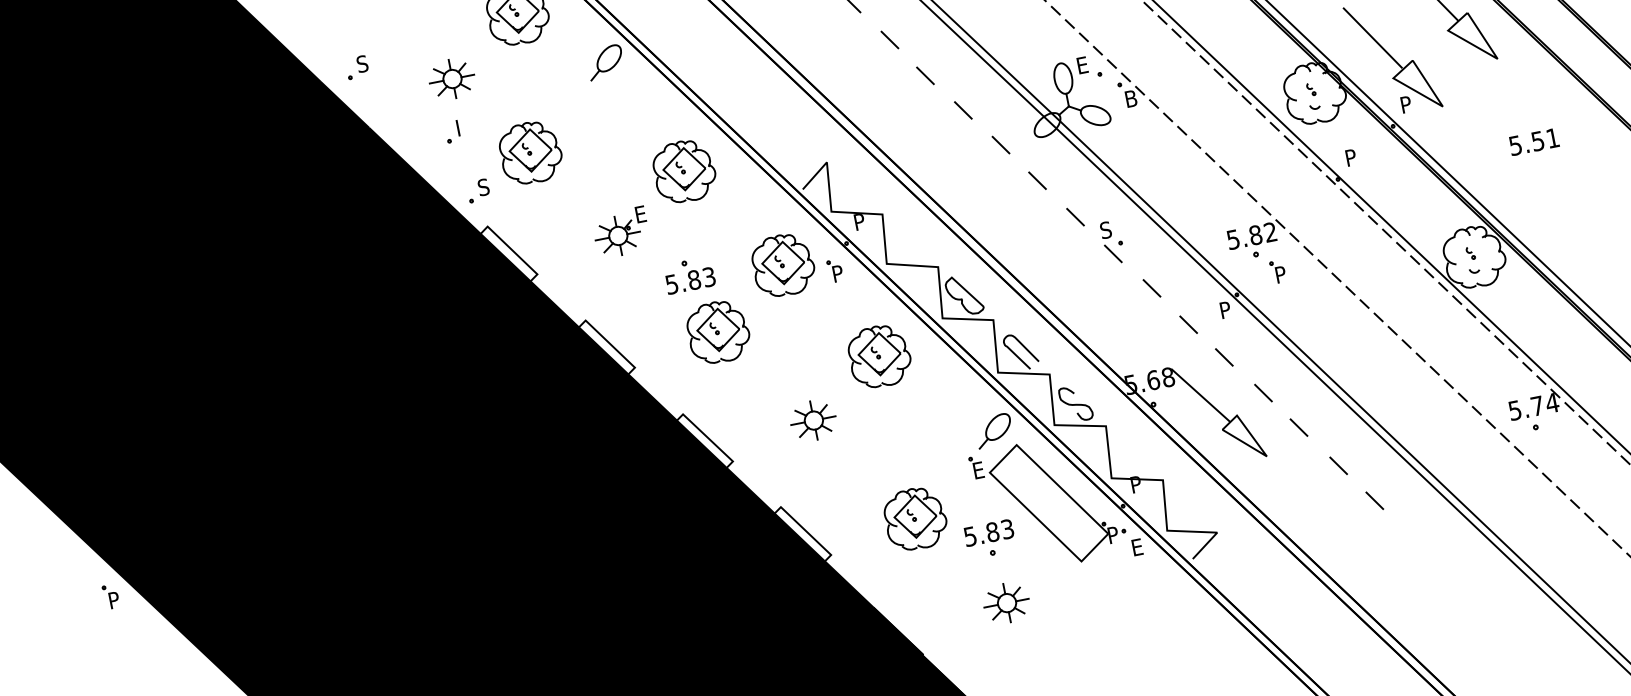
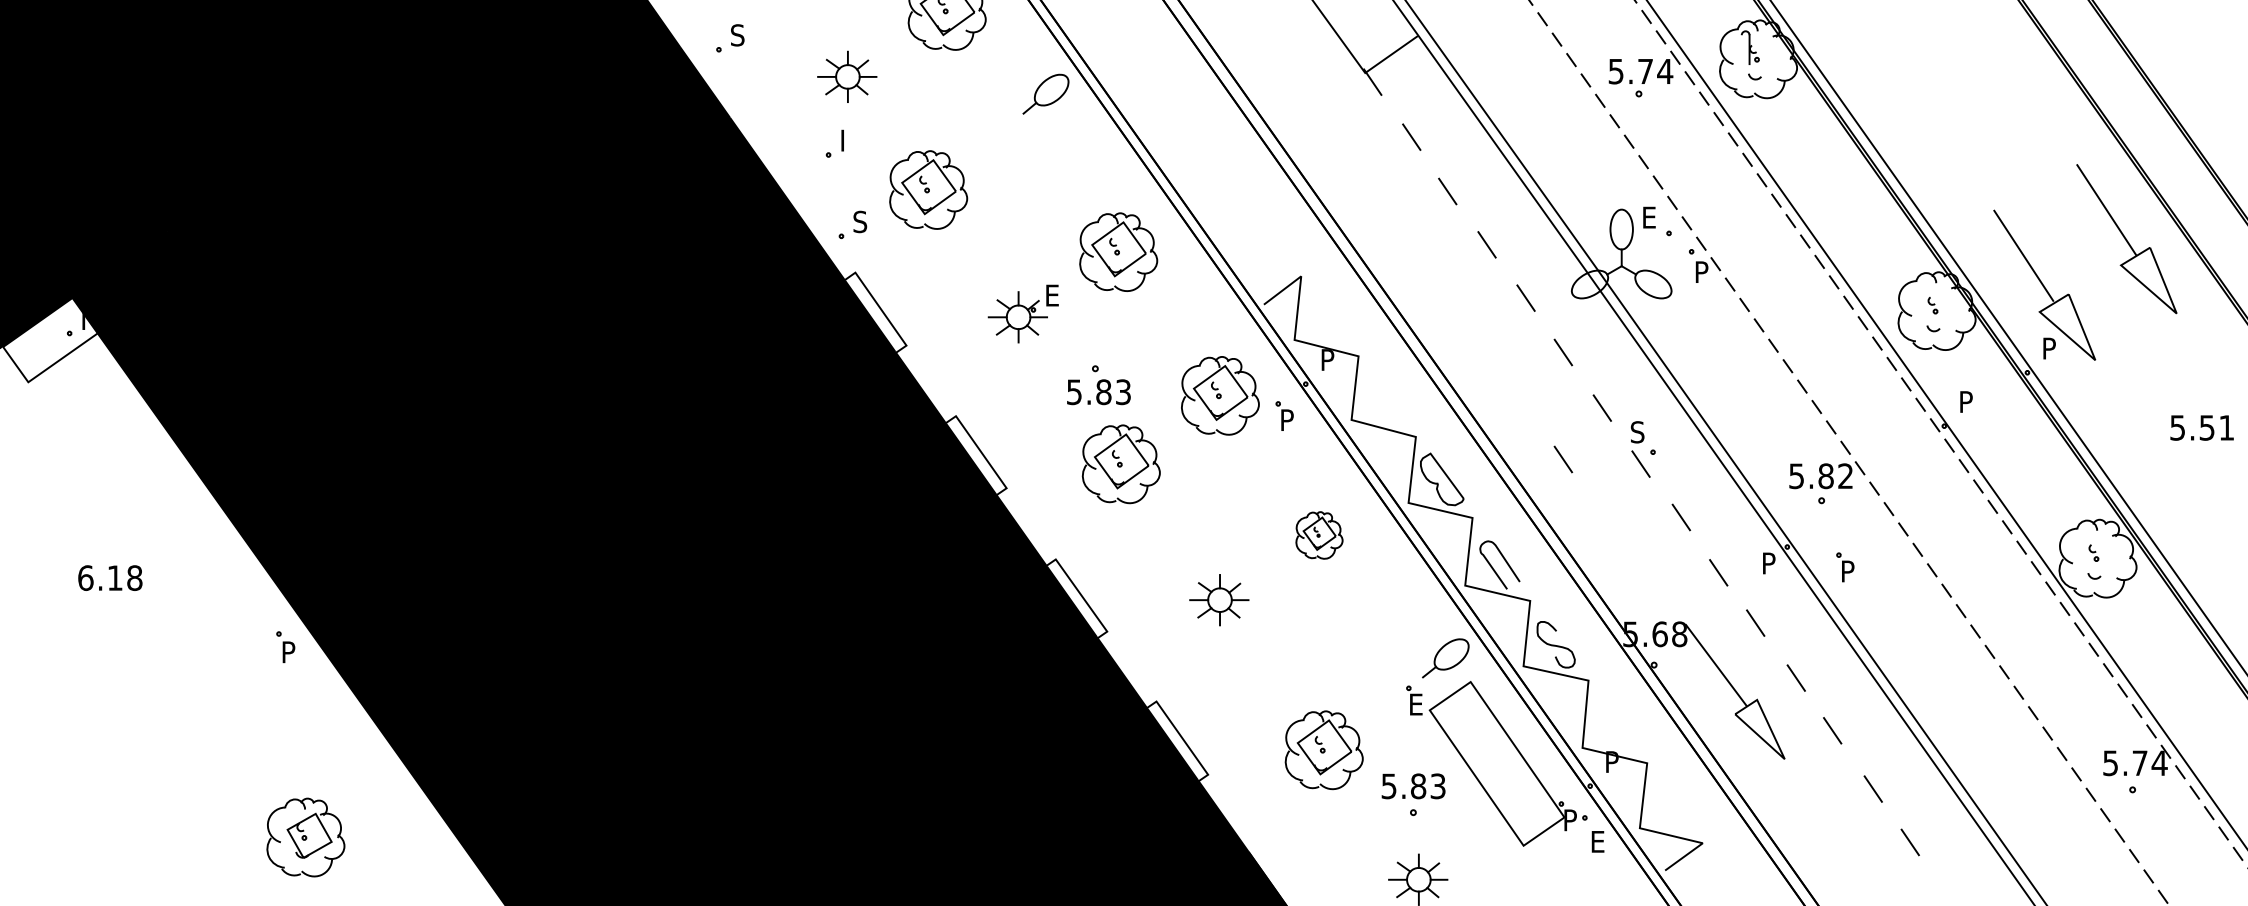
text: (1131, 98) -> (1703, 271), B -> P
line: (1053, 262) -> (1563, 459), added
part: (1278, 272) -> (1845, 567), moved
part: (879, 356) -> (1319, 535), size x0.6

